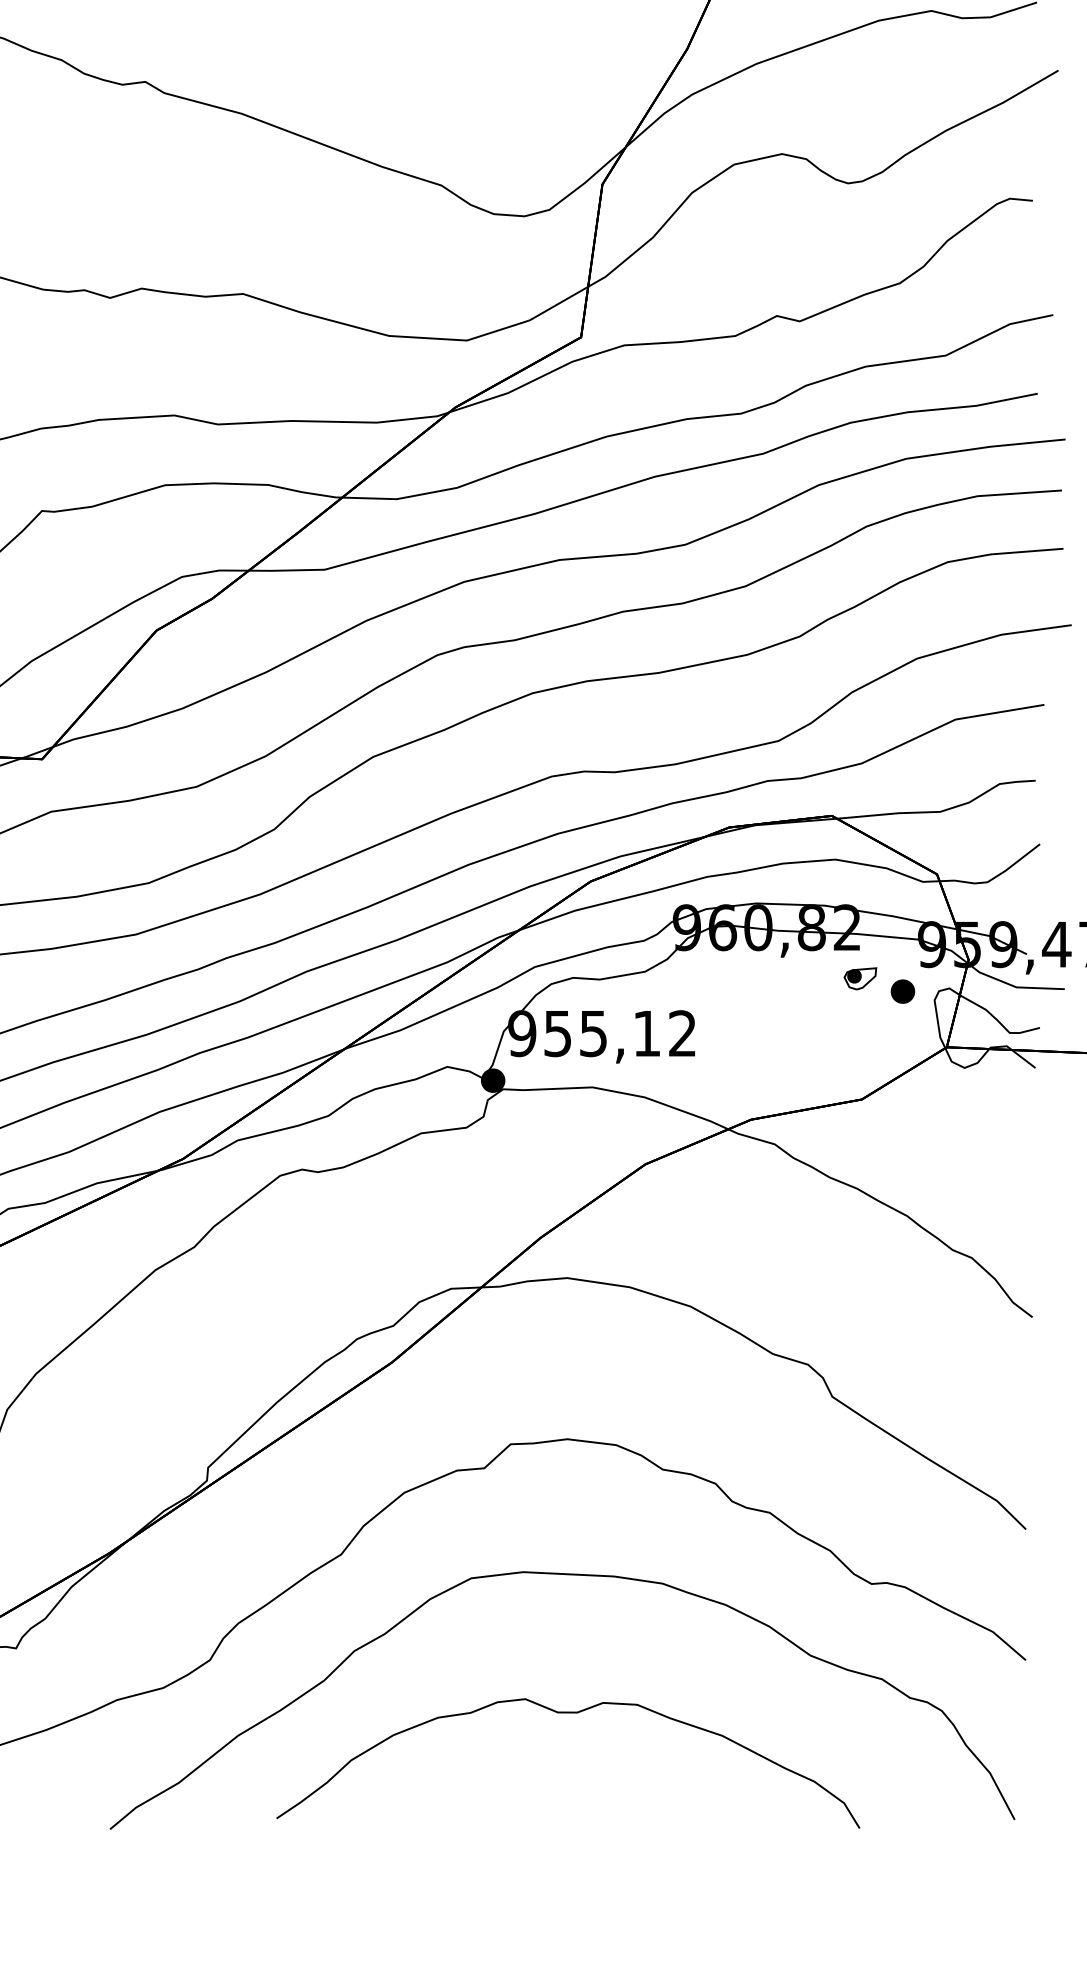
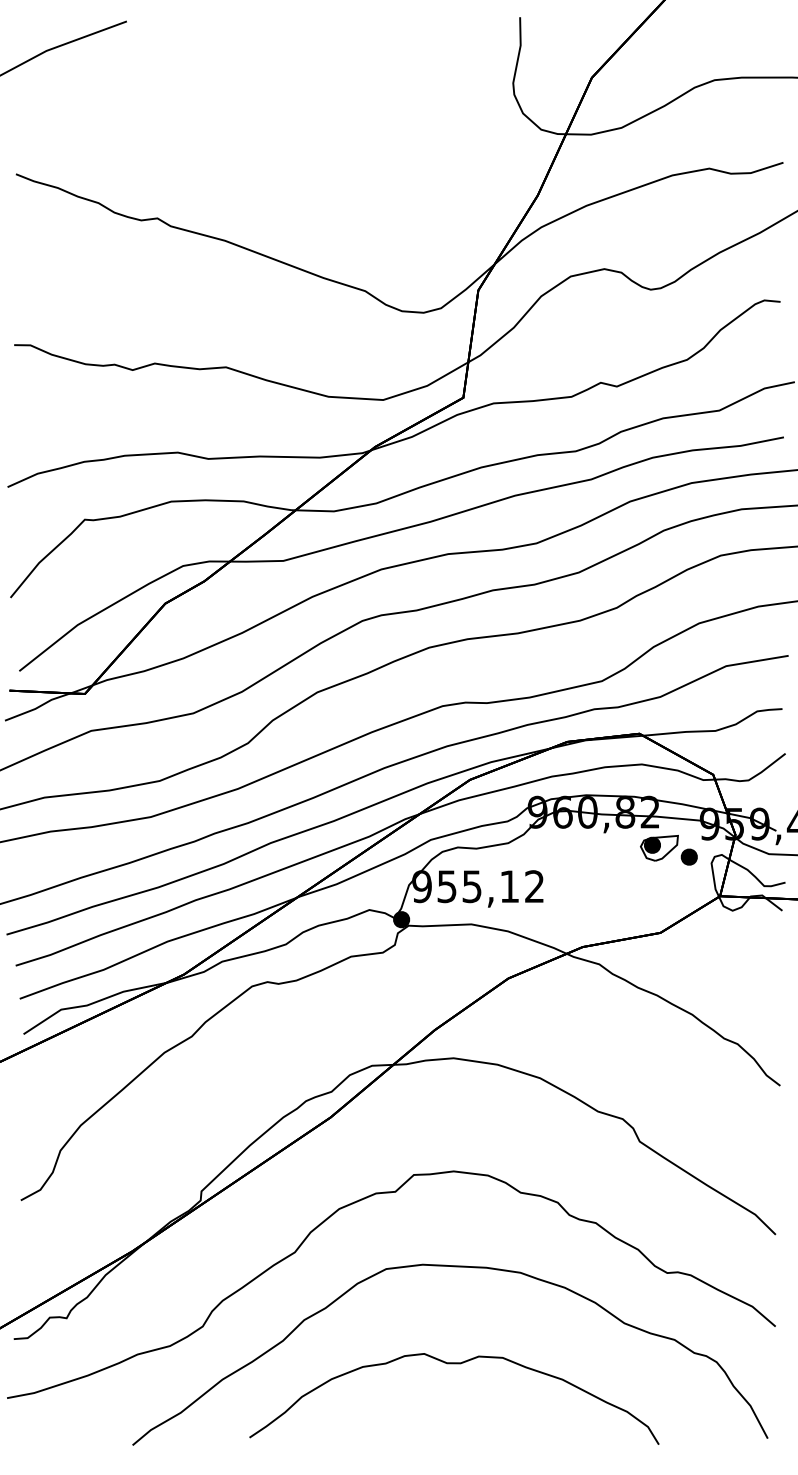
part: (860, 977) -> (659, 847), size x1.67

